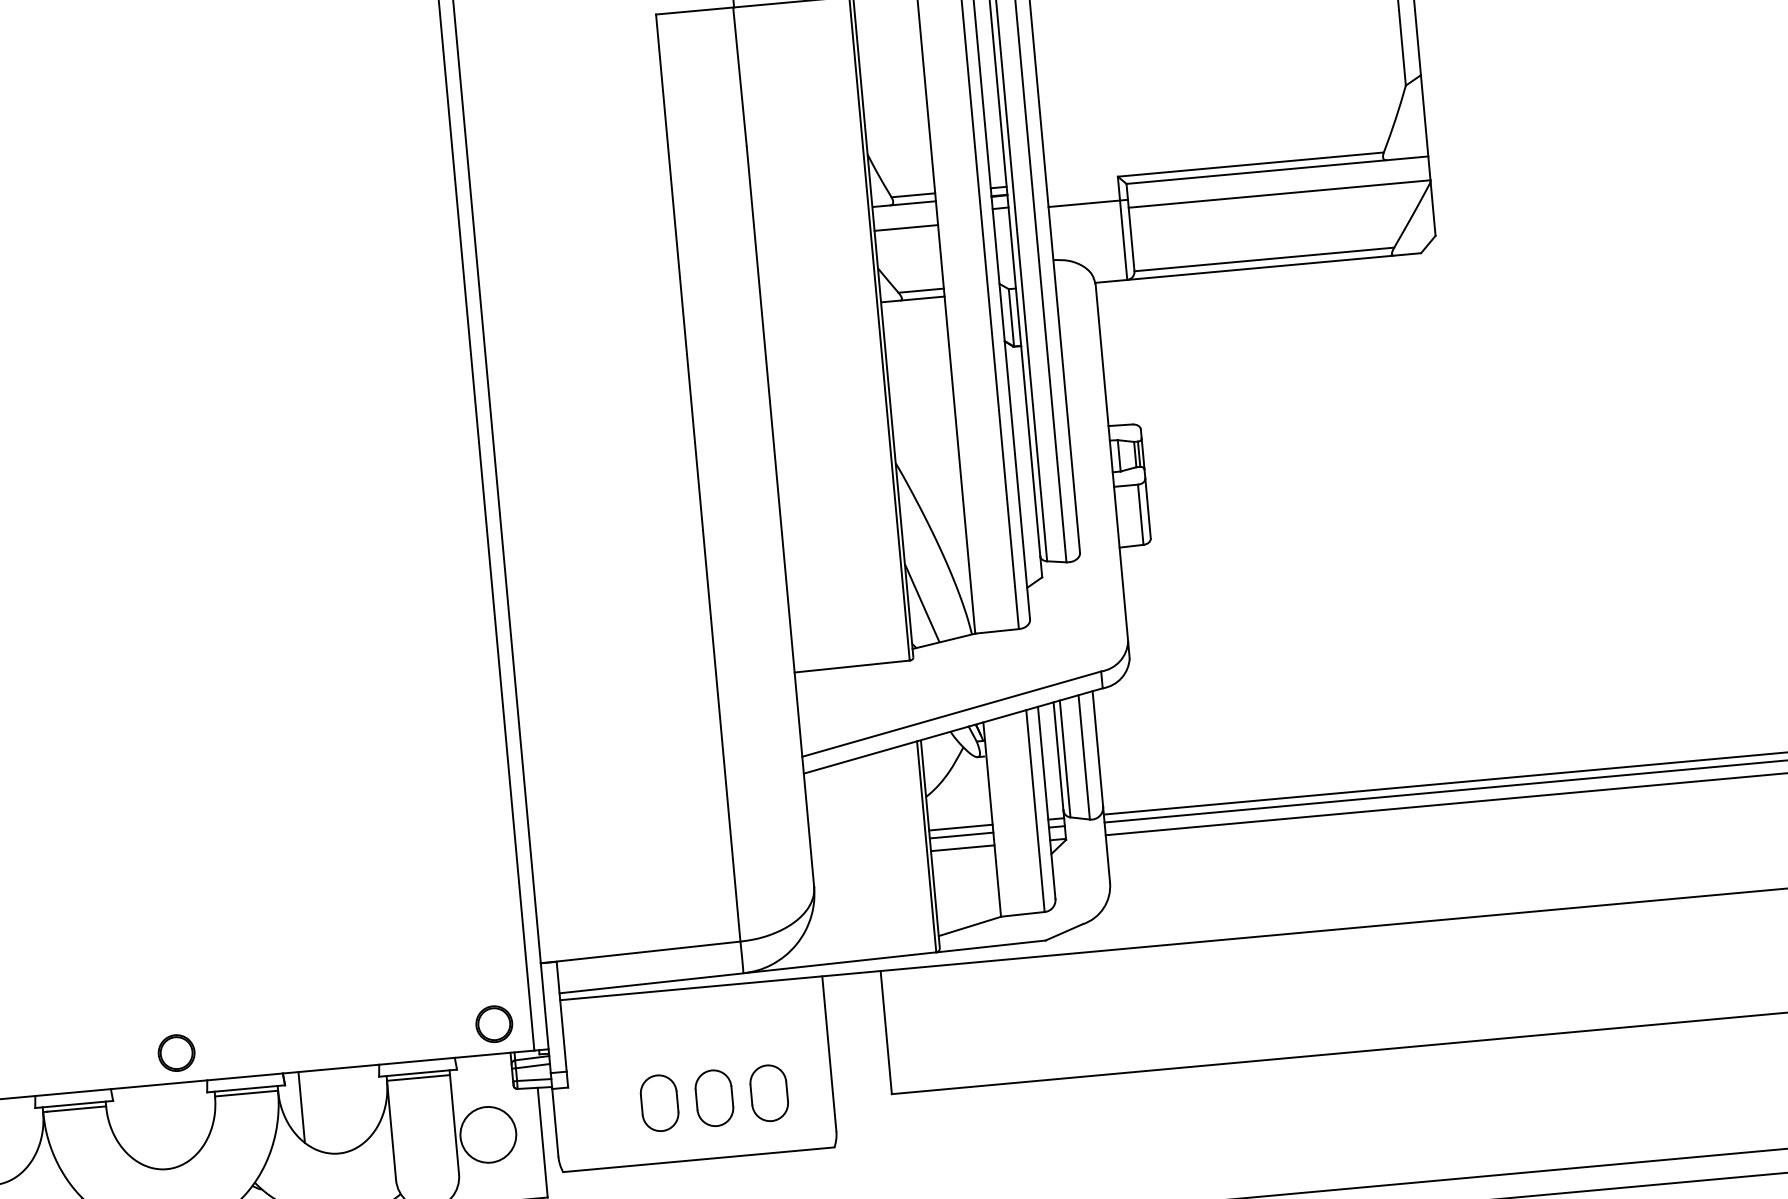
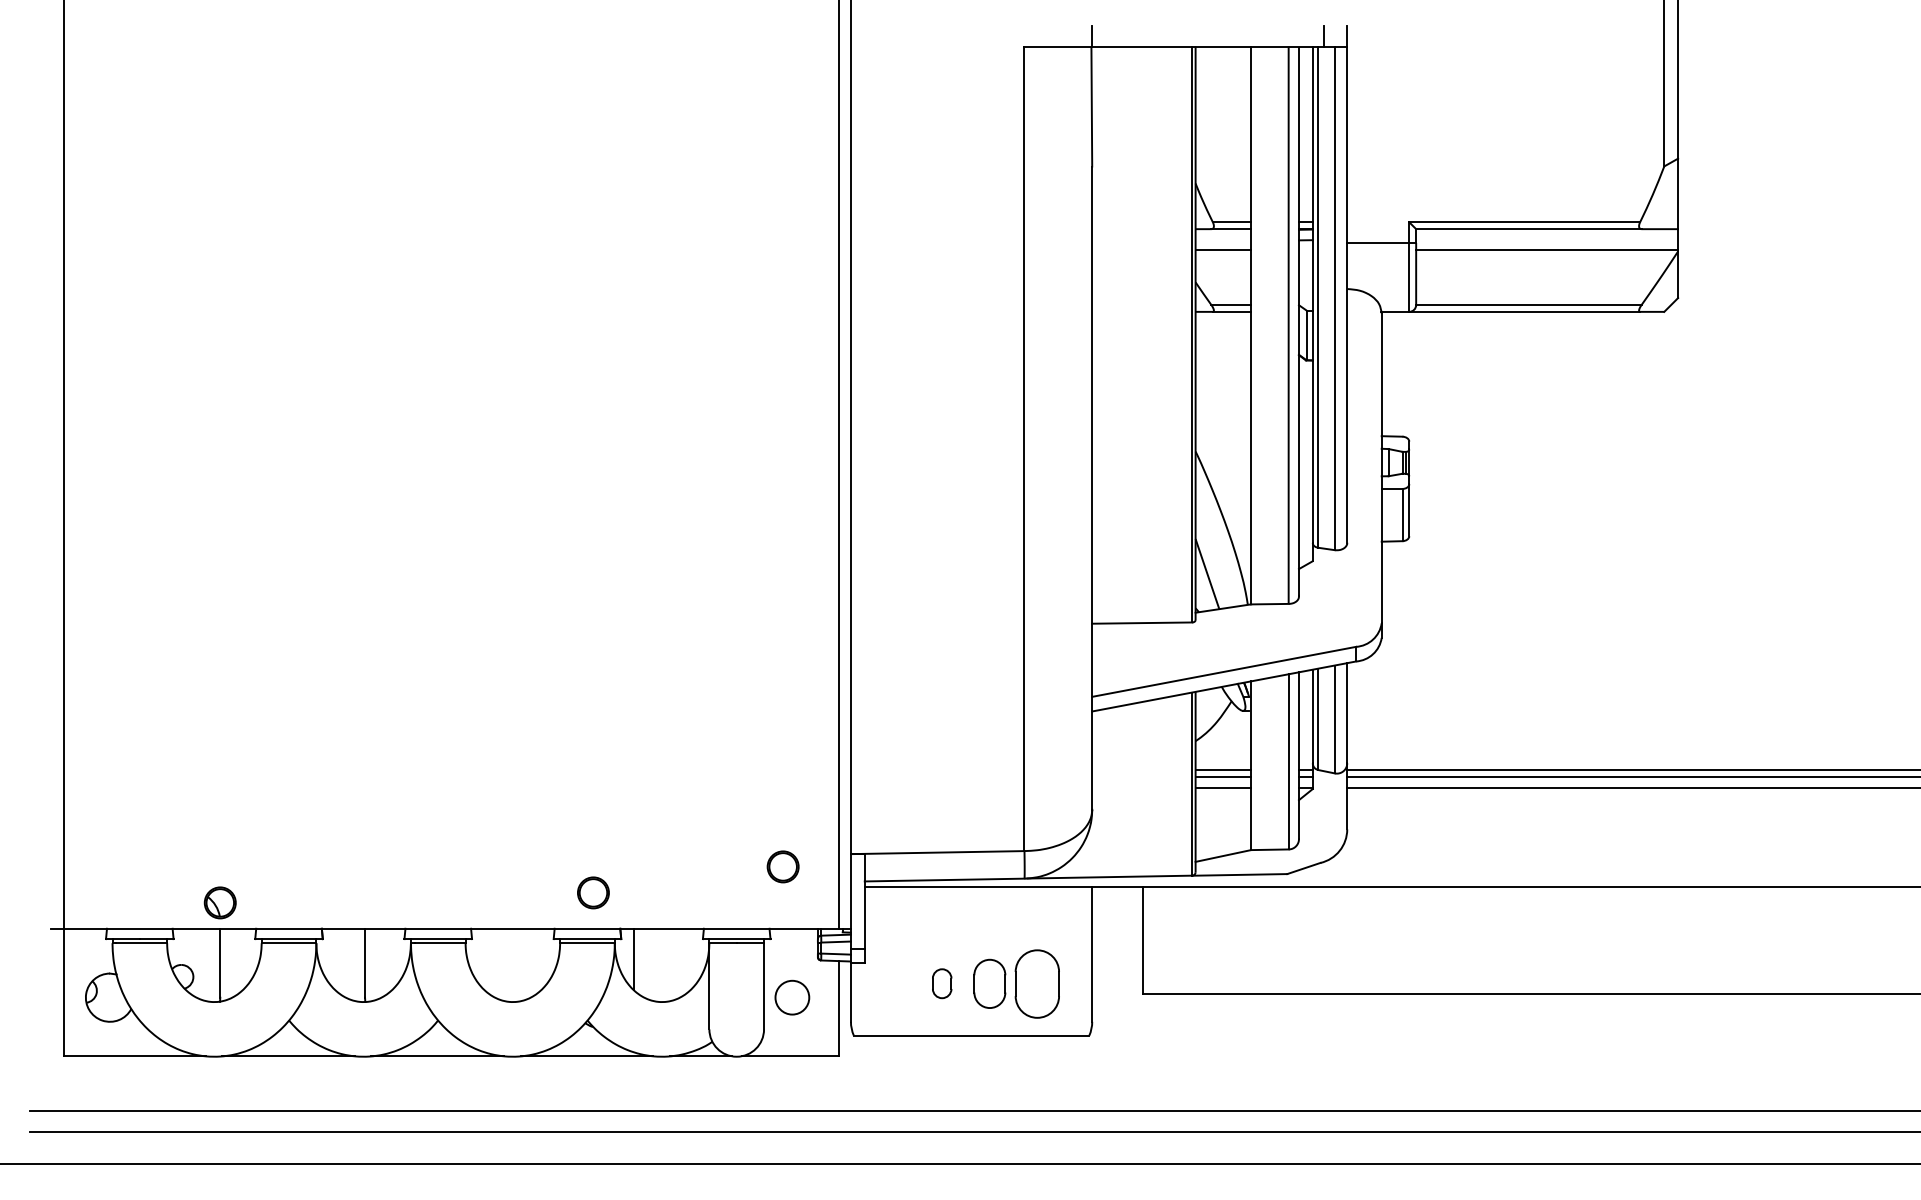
part: (493, 1023) -> (782, 866), moved
circle: (176, 1052) -> (593, 892), moved
part: (769, 1092) -> (1037, 983), size x1.4
part: (658, 1102) -> (941, 983), size x0.6
circle: (488, 1134) -> (792, 997), size x0.7

